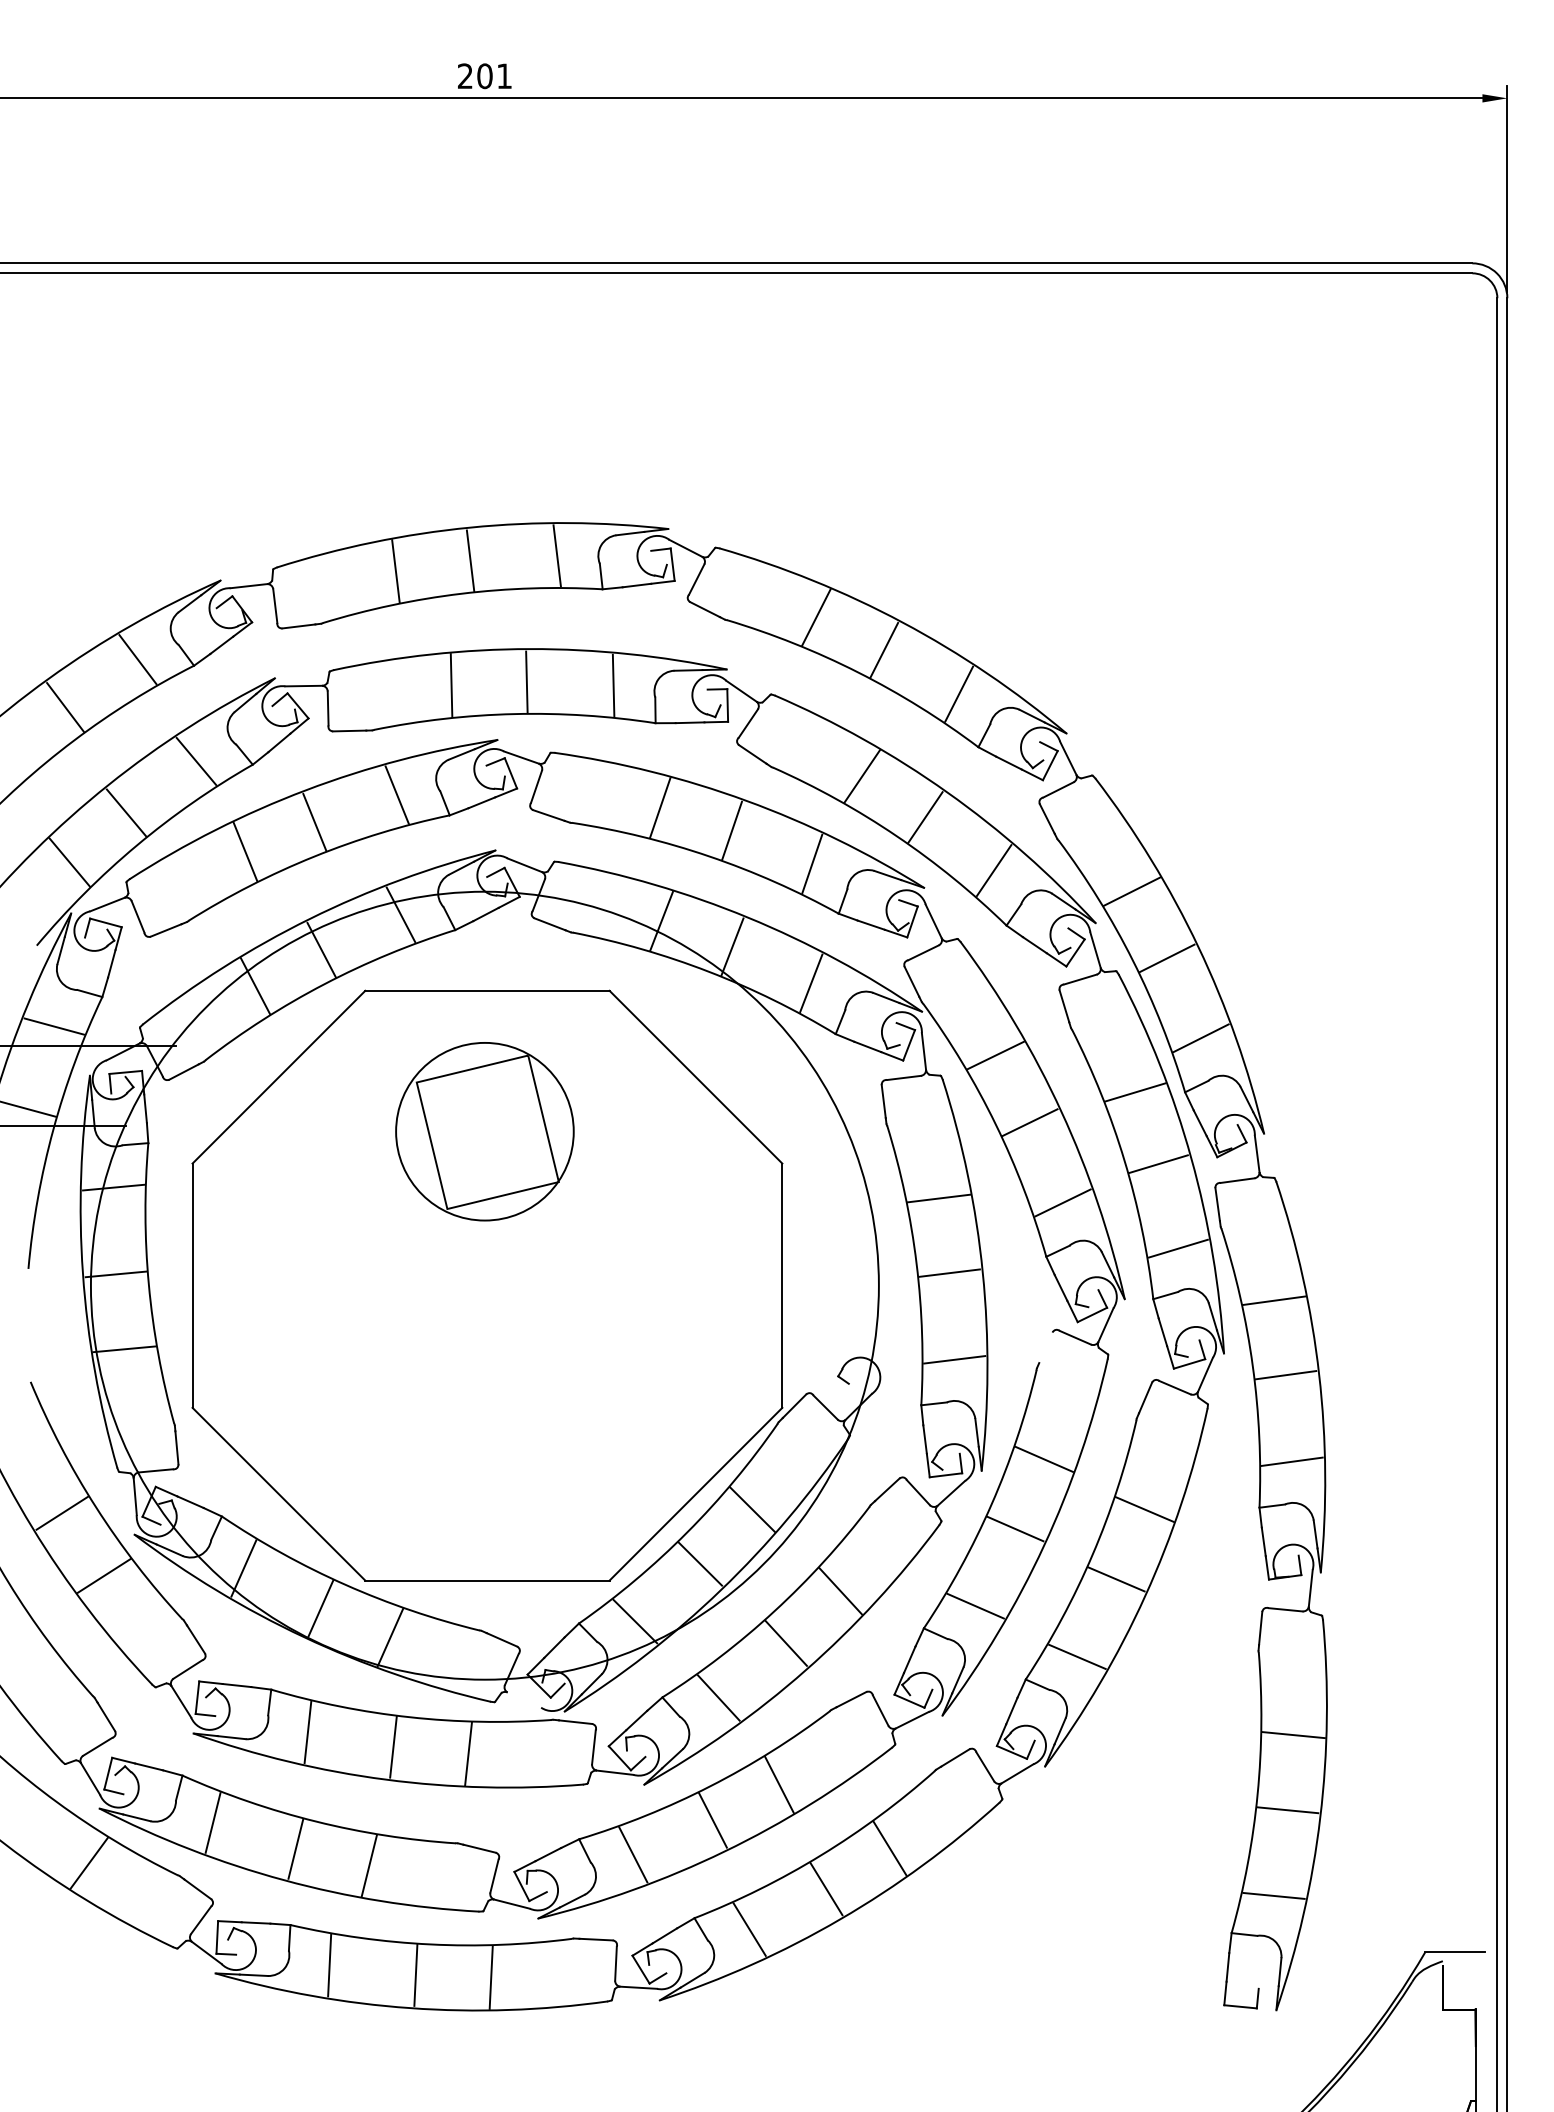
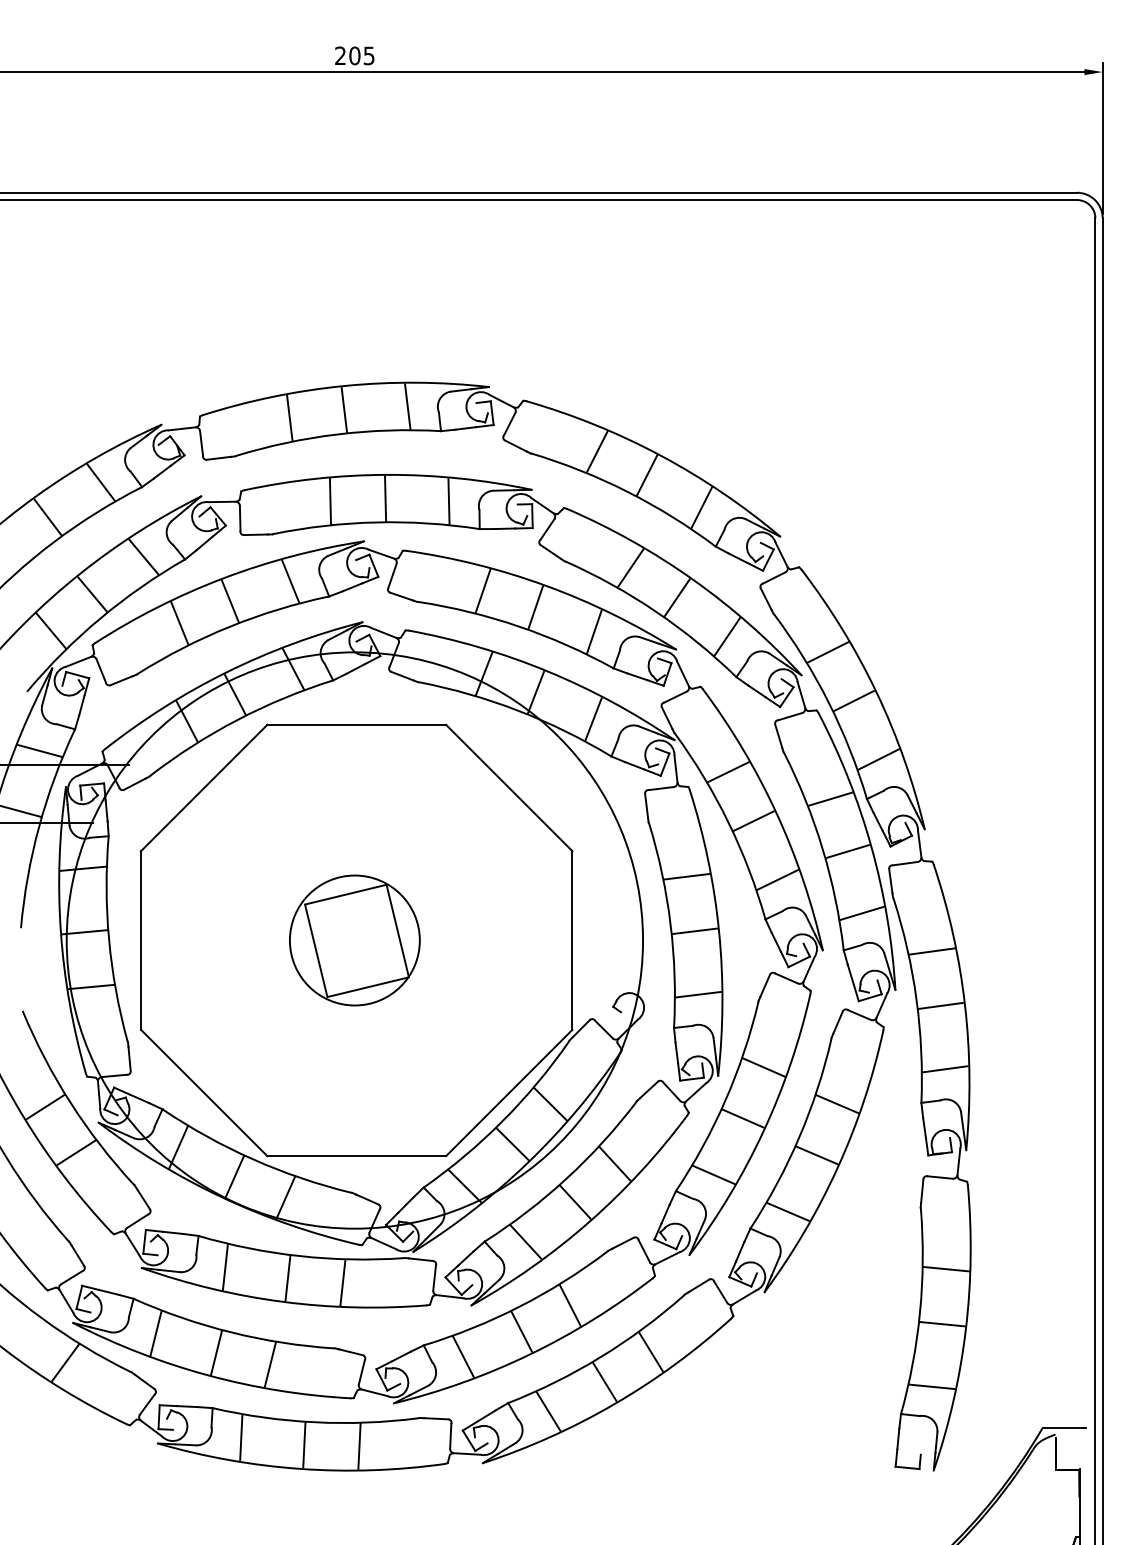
text: (504, 76) -> (369, 56), 201 -> 205
part: (484, 1131) -> (354, 940), moved
line: (1045, 1347) -> (764, 985), added
line: (524, 1699) -> (383, 1243), added

